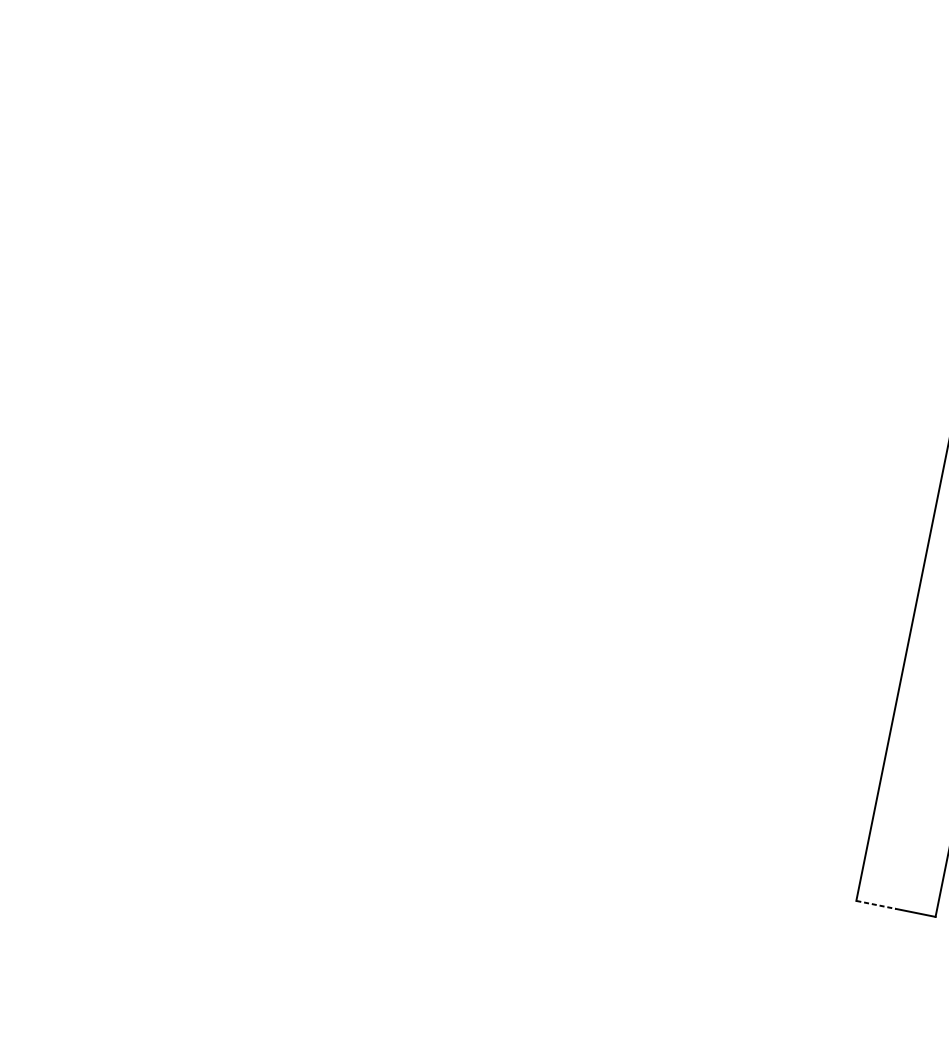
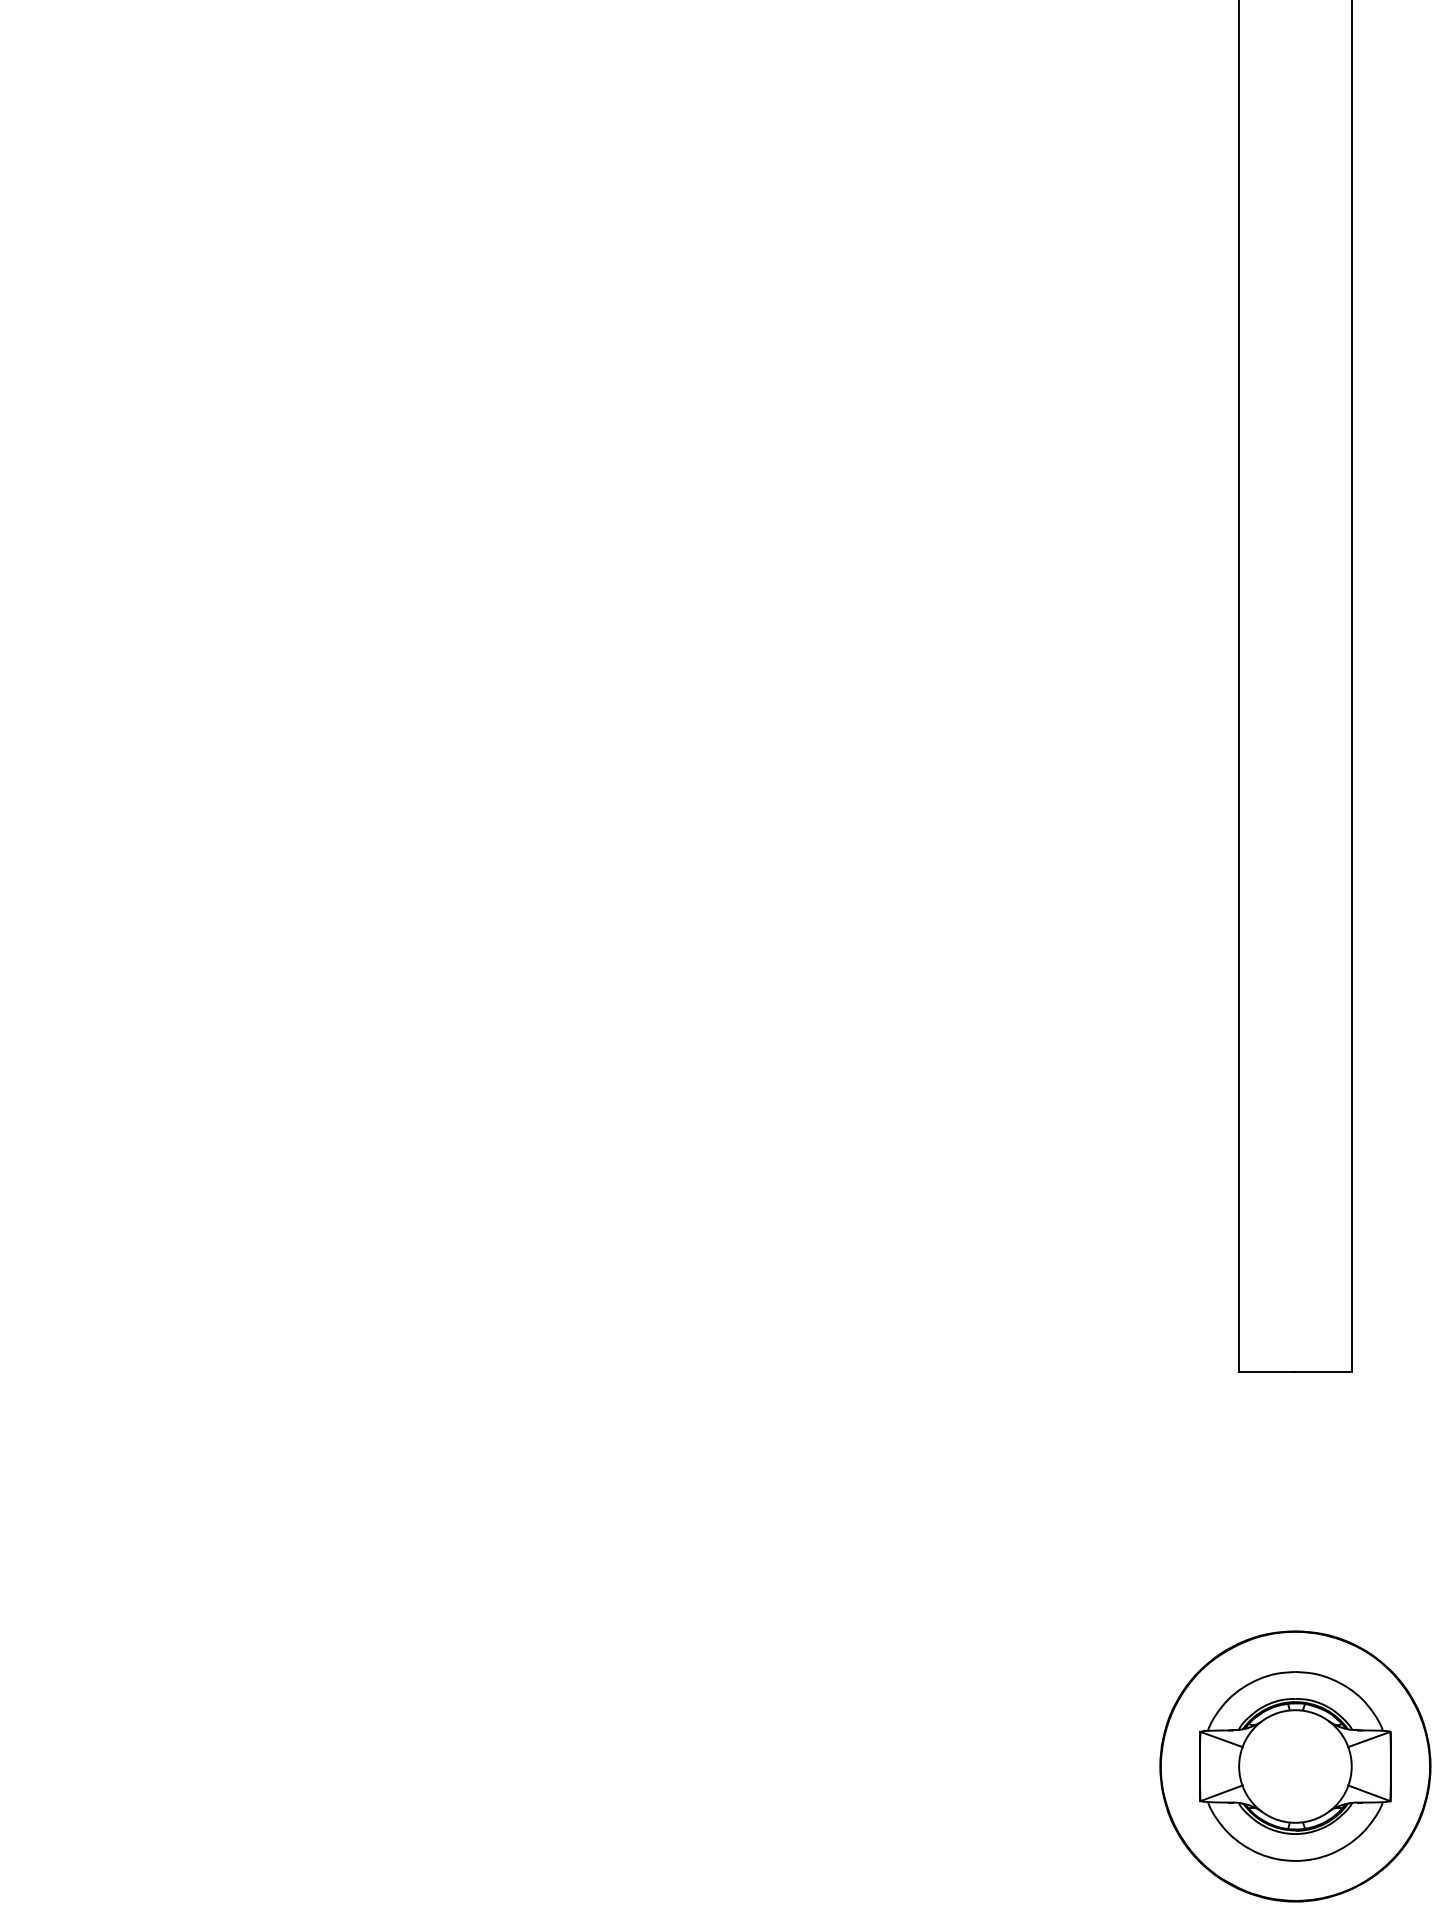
line: (876, 904) -> (1267, 1371), dashed -> solid

